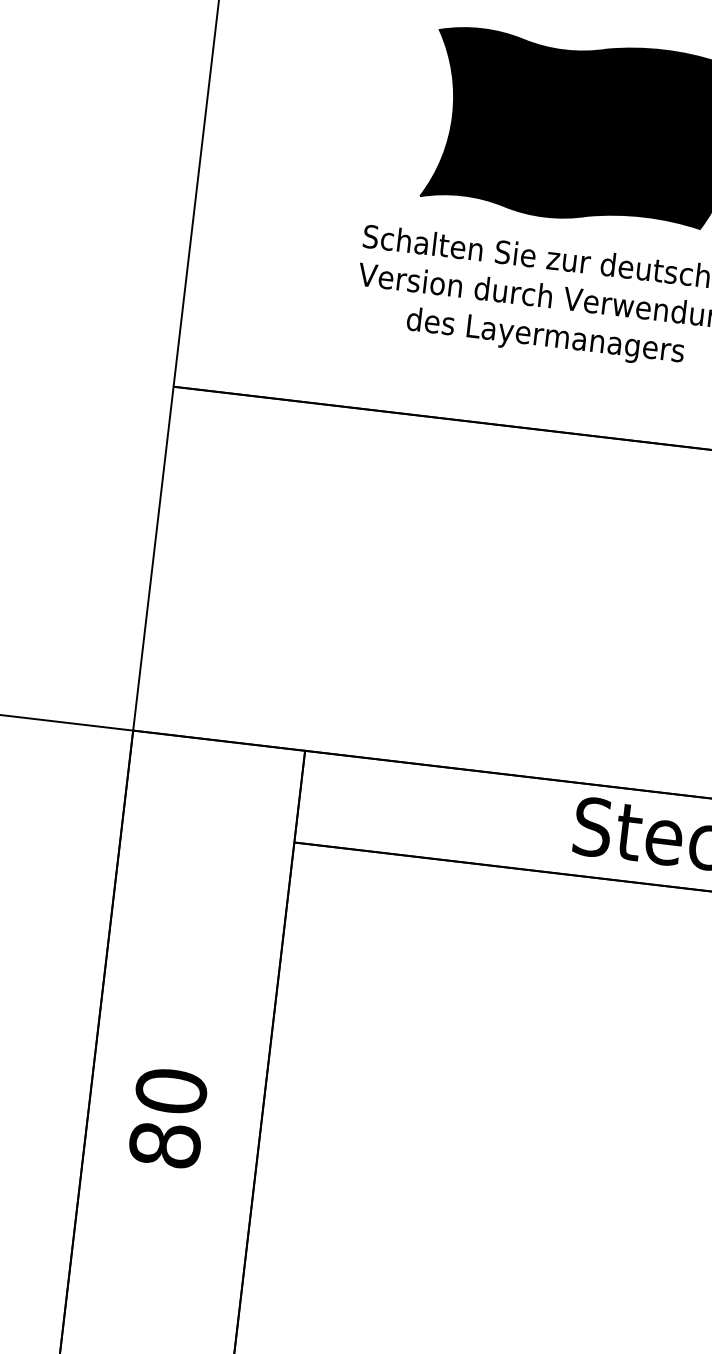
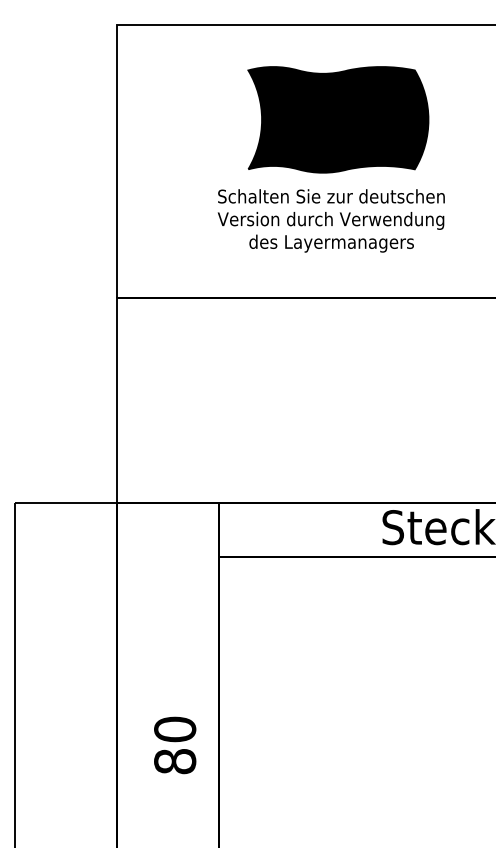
text: (168, 1118) -> (175, 745), moved

